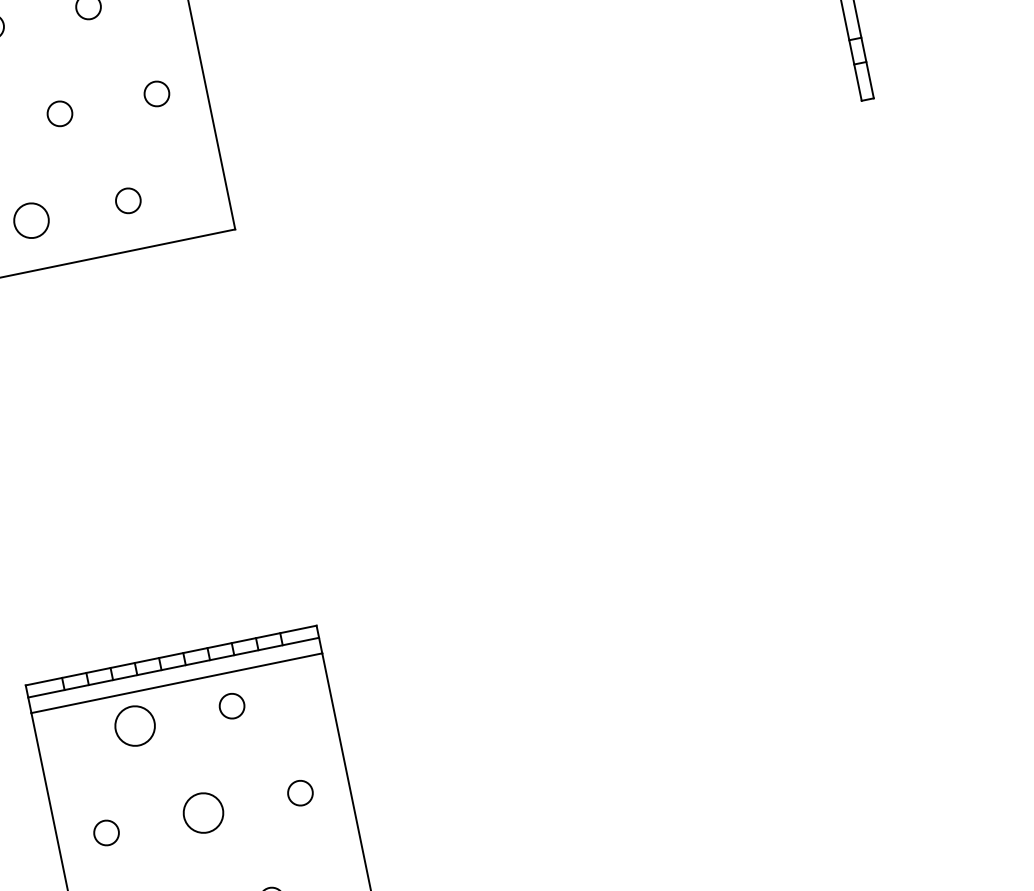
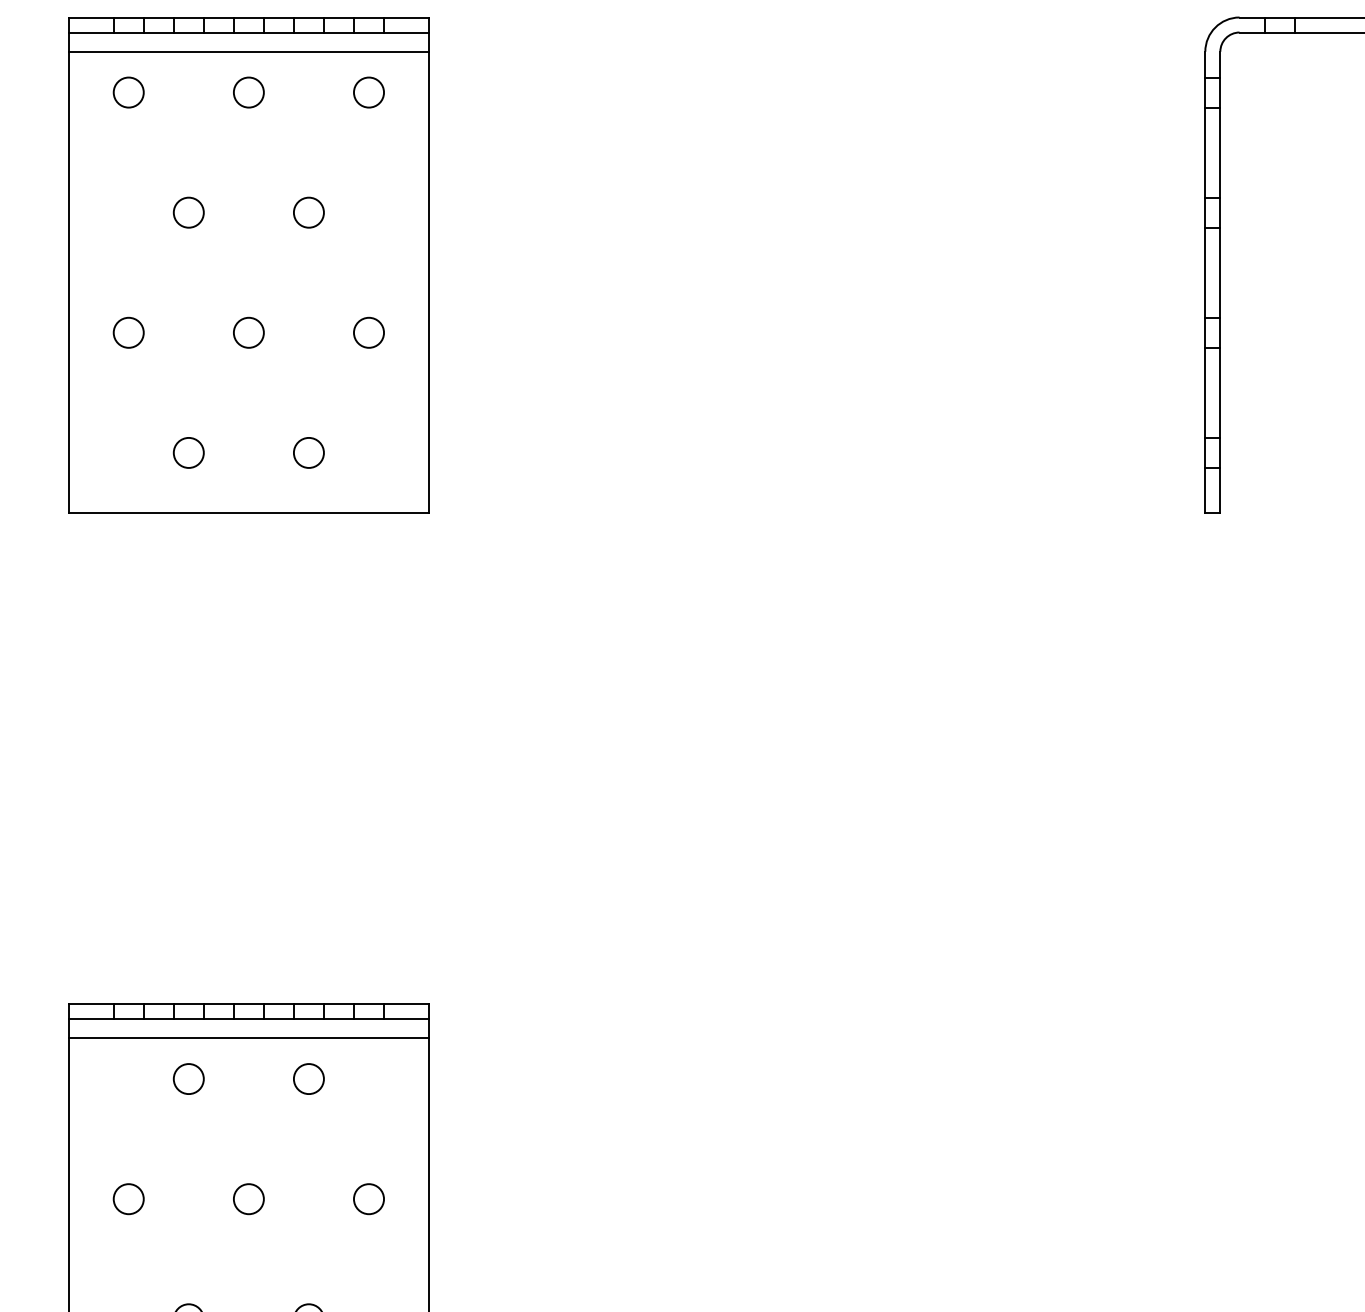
circle: (31, 220) -> (188, 452), size x0.71
circle: (134, 726) -> (188, 1079), size x0.62
circle: (203, 813) -> (248, 1199), size x0.62

